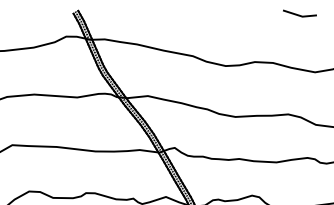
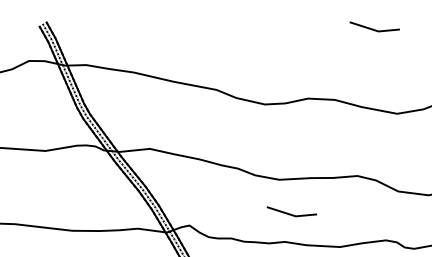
line: (243, 139) -> (291, 213), added

